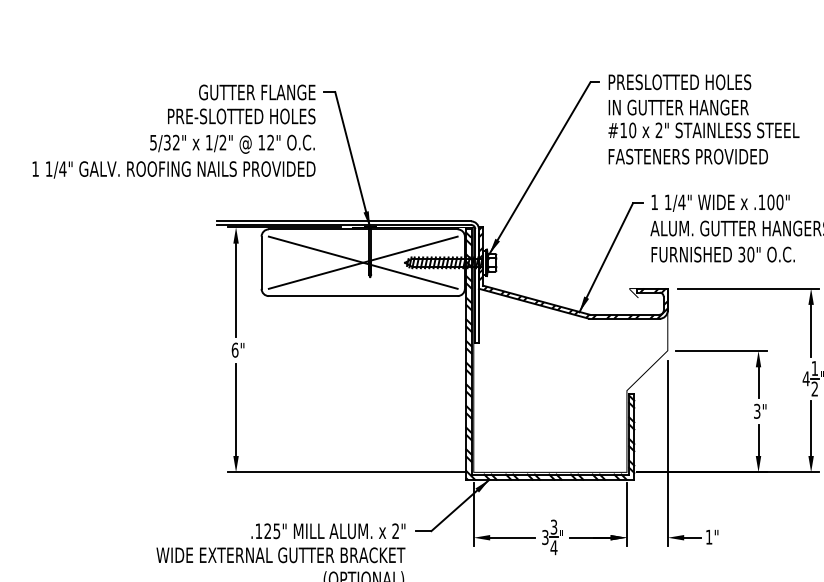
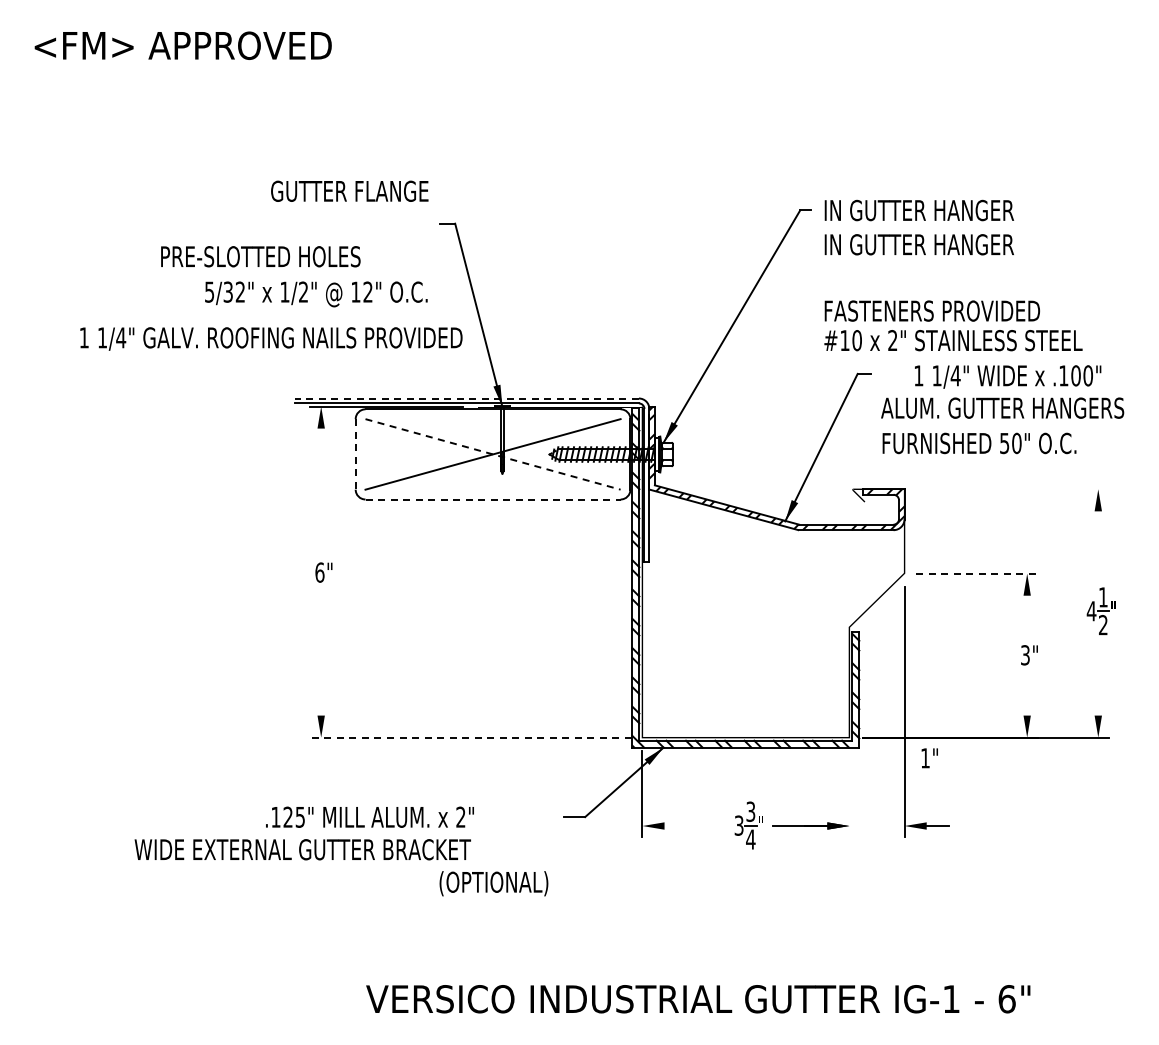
text: (680, 82) -> (921, 210), PRESLOTTED HOLES -> IN GUTTER HANGER
text: (257, 91) -> (349, 190), moved
text: (241, 116) -> (260, 256), moved
text: (703, 130) -> (953, 340), moved
text: (174, 169) -> (271, 338), moved
text: (721, 202) -> (1008, 376), moved
line: (343, 221) -> (466, 398), solid -> dashed
text: (741, 253) -> (1004, 442), 30" -> 50"
line: (261, 262) -> (355, 454), solid -> dashed
line: (363, 262) -> (493, 454), solid -> dashed
line: (748, 288) -> (1013, 489), removed
line: (236, 290) -> (321, 491), removed
line: (363, 296) -> (493, 499), solid -> dashed
line: (811, 330) -> (1098, 546), removed
line: (721, 350) -> (977, 573), solid -> dashed
line: (758, 381) -> (1027, 615), removed
line: (236, 410) -> (321, 653), removed
line: (811, 428) -> (1098, 678), removed
line: (758, 440) -> (1027, 694), removed
line: (347, 472) -> (471, 737), solid -> dashed
line: (627, 514) -> (849, 794), removed
text: (328, 530) -> (369, 816), moved
text: (712, 537) -> (929, 758), moved
line: (512, 538) -> (694, 826), removed
text: (280, 555) -> (302, 849), moved

